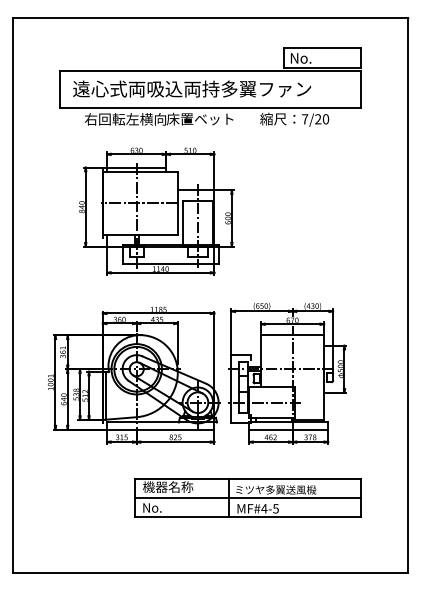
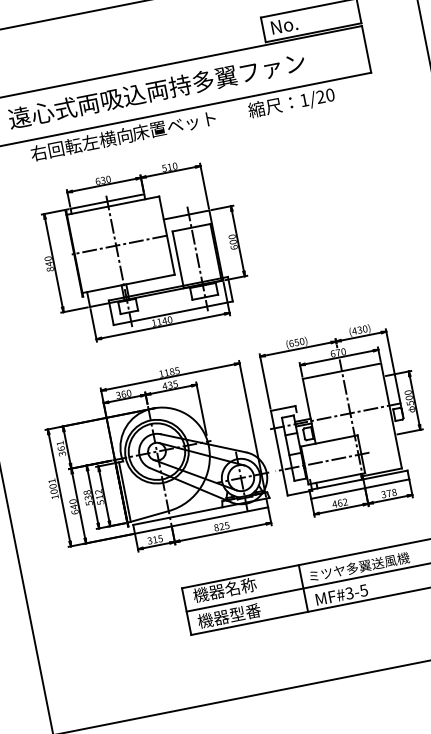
text: (305, 119) -> (304, 100), 7/20 -> 1/20
text: (167, 507) -> (229, 615), No. -> 機器型番
text: (264, 508) -> (349, 592), MF#4-5 -> MF#3-5

